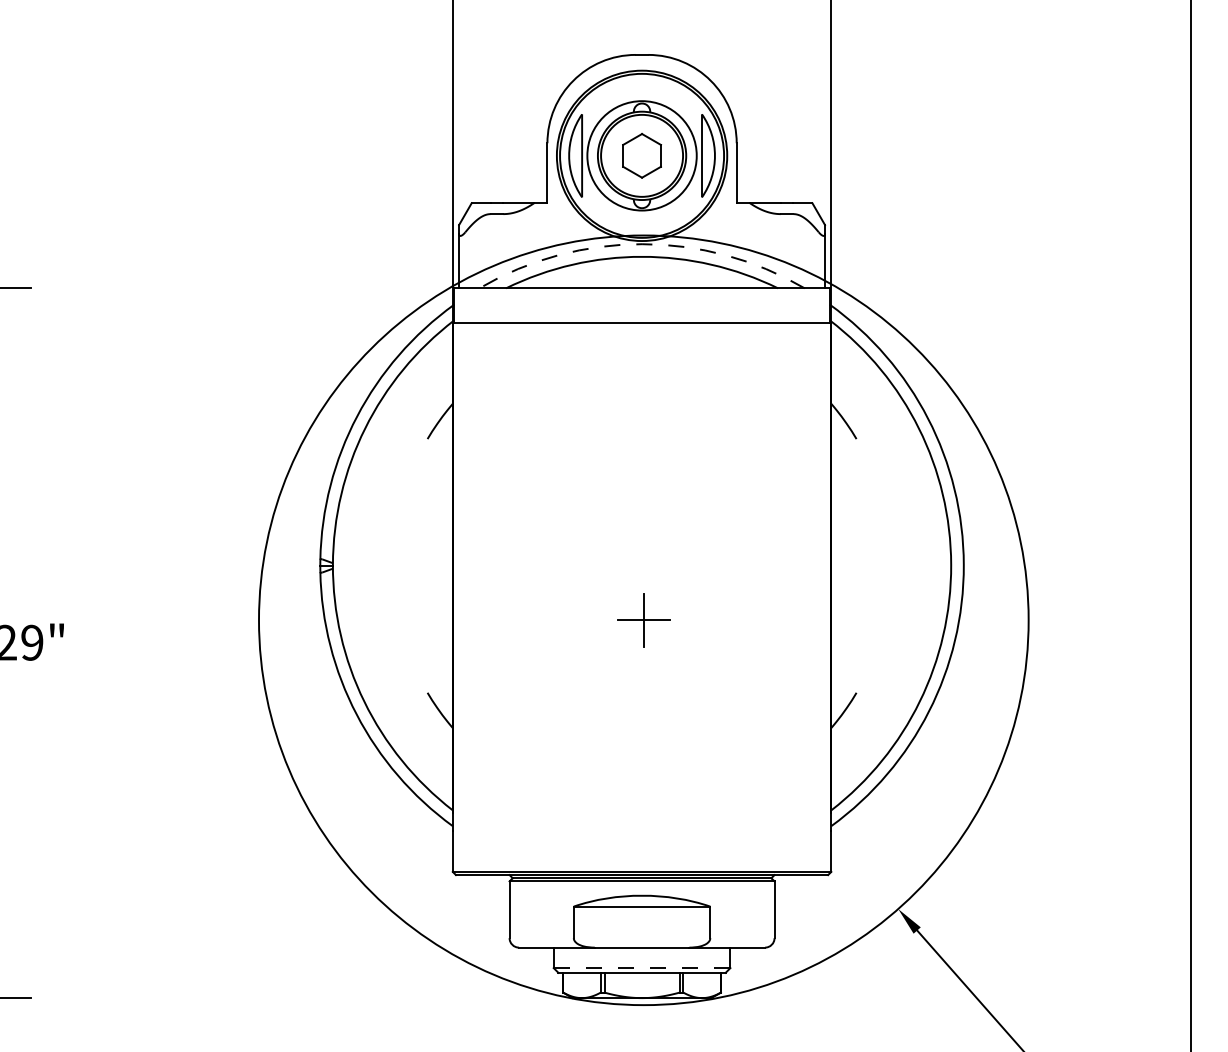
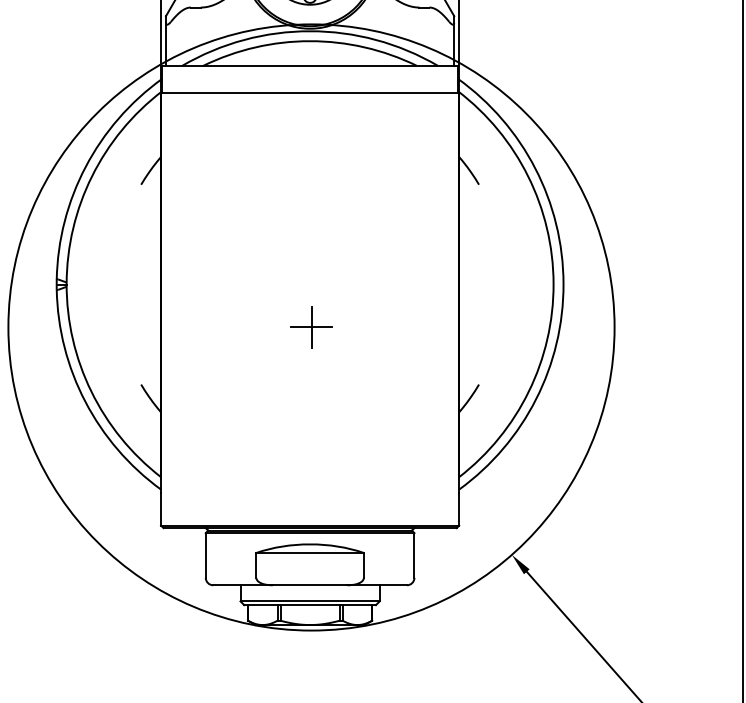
arc: (642, 244) -> (310, 31), dashed -> solid
line: (642, 968) -> (310, 601), dashed -> solid

